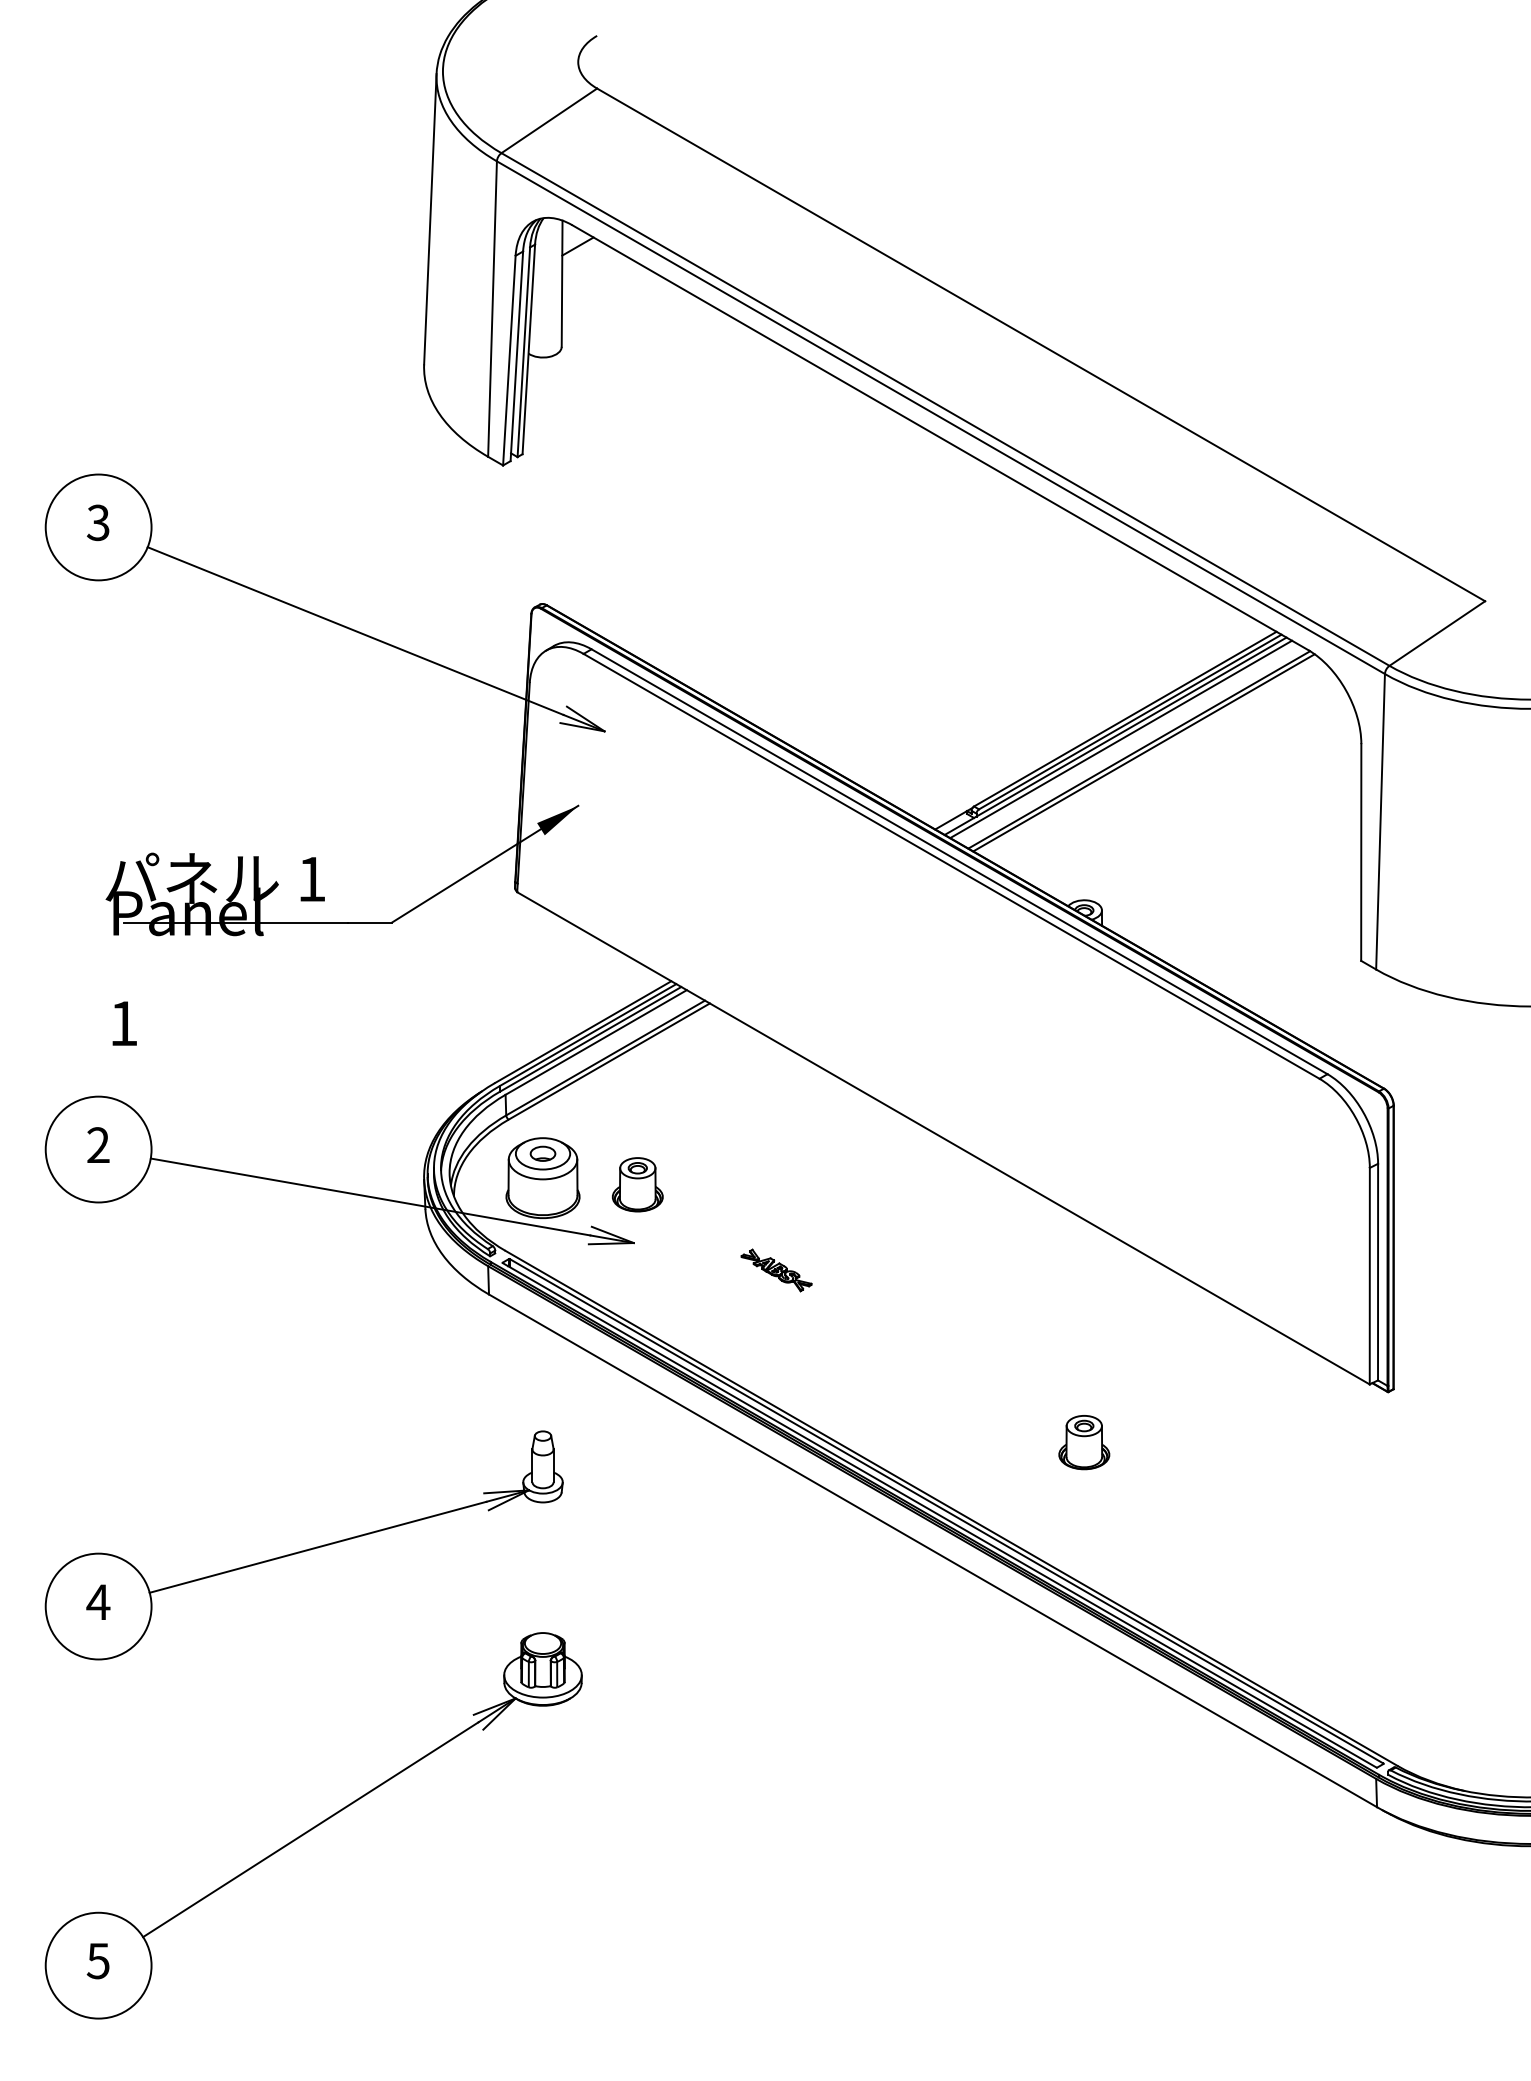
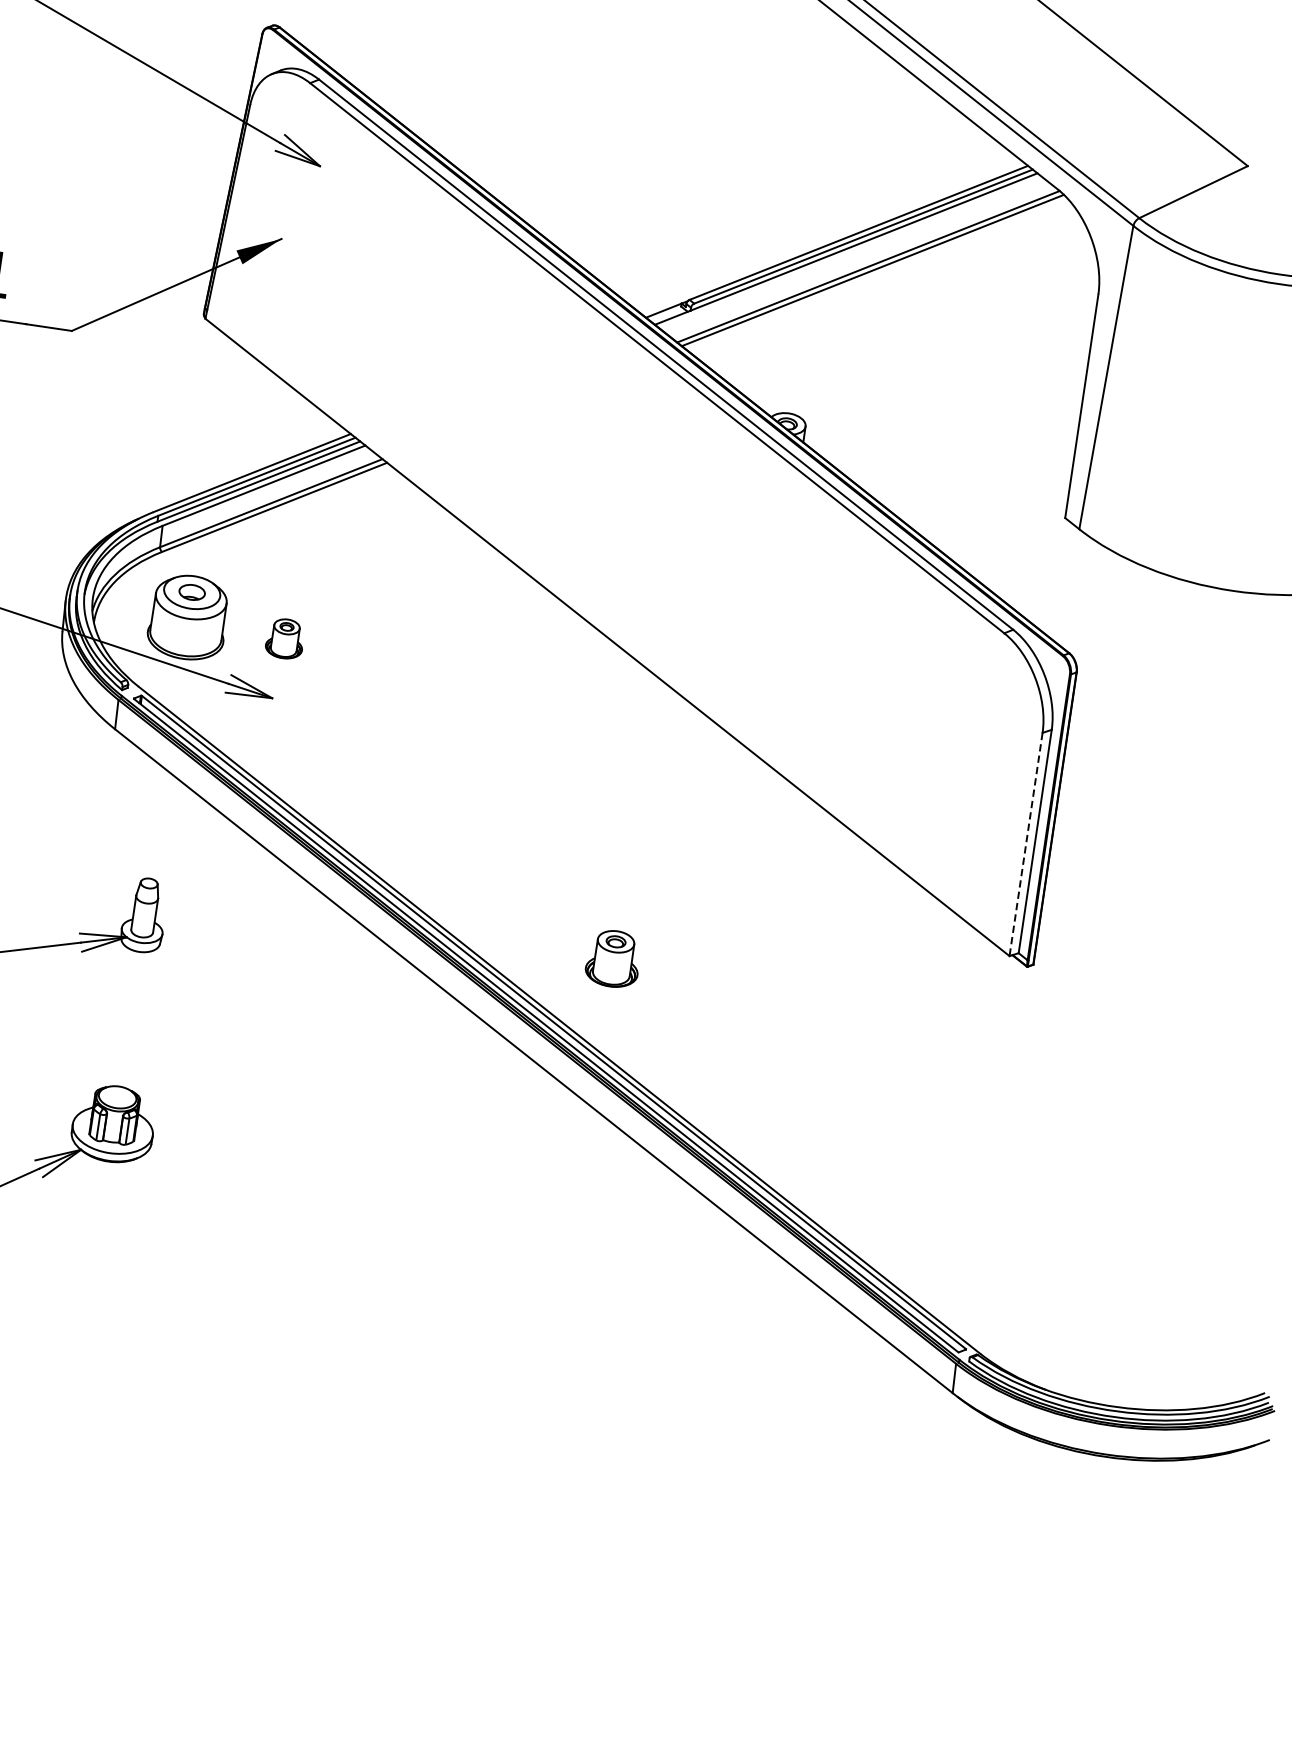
line: (1121, 739) -> (851, 253), removed
part: (637, 1184) -> (284, 638), size x0.7
part: (776, 1270) -> (415, 748), removed
line: (1369, 1276) -> (1025, 844), solid -> dashed
part: (1084, 1442) -> (613, 958), moved

